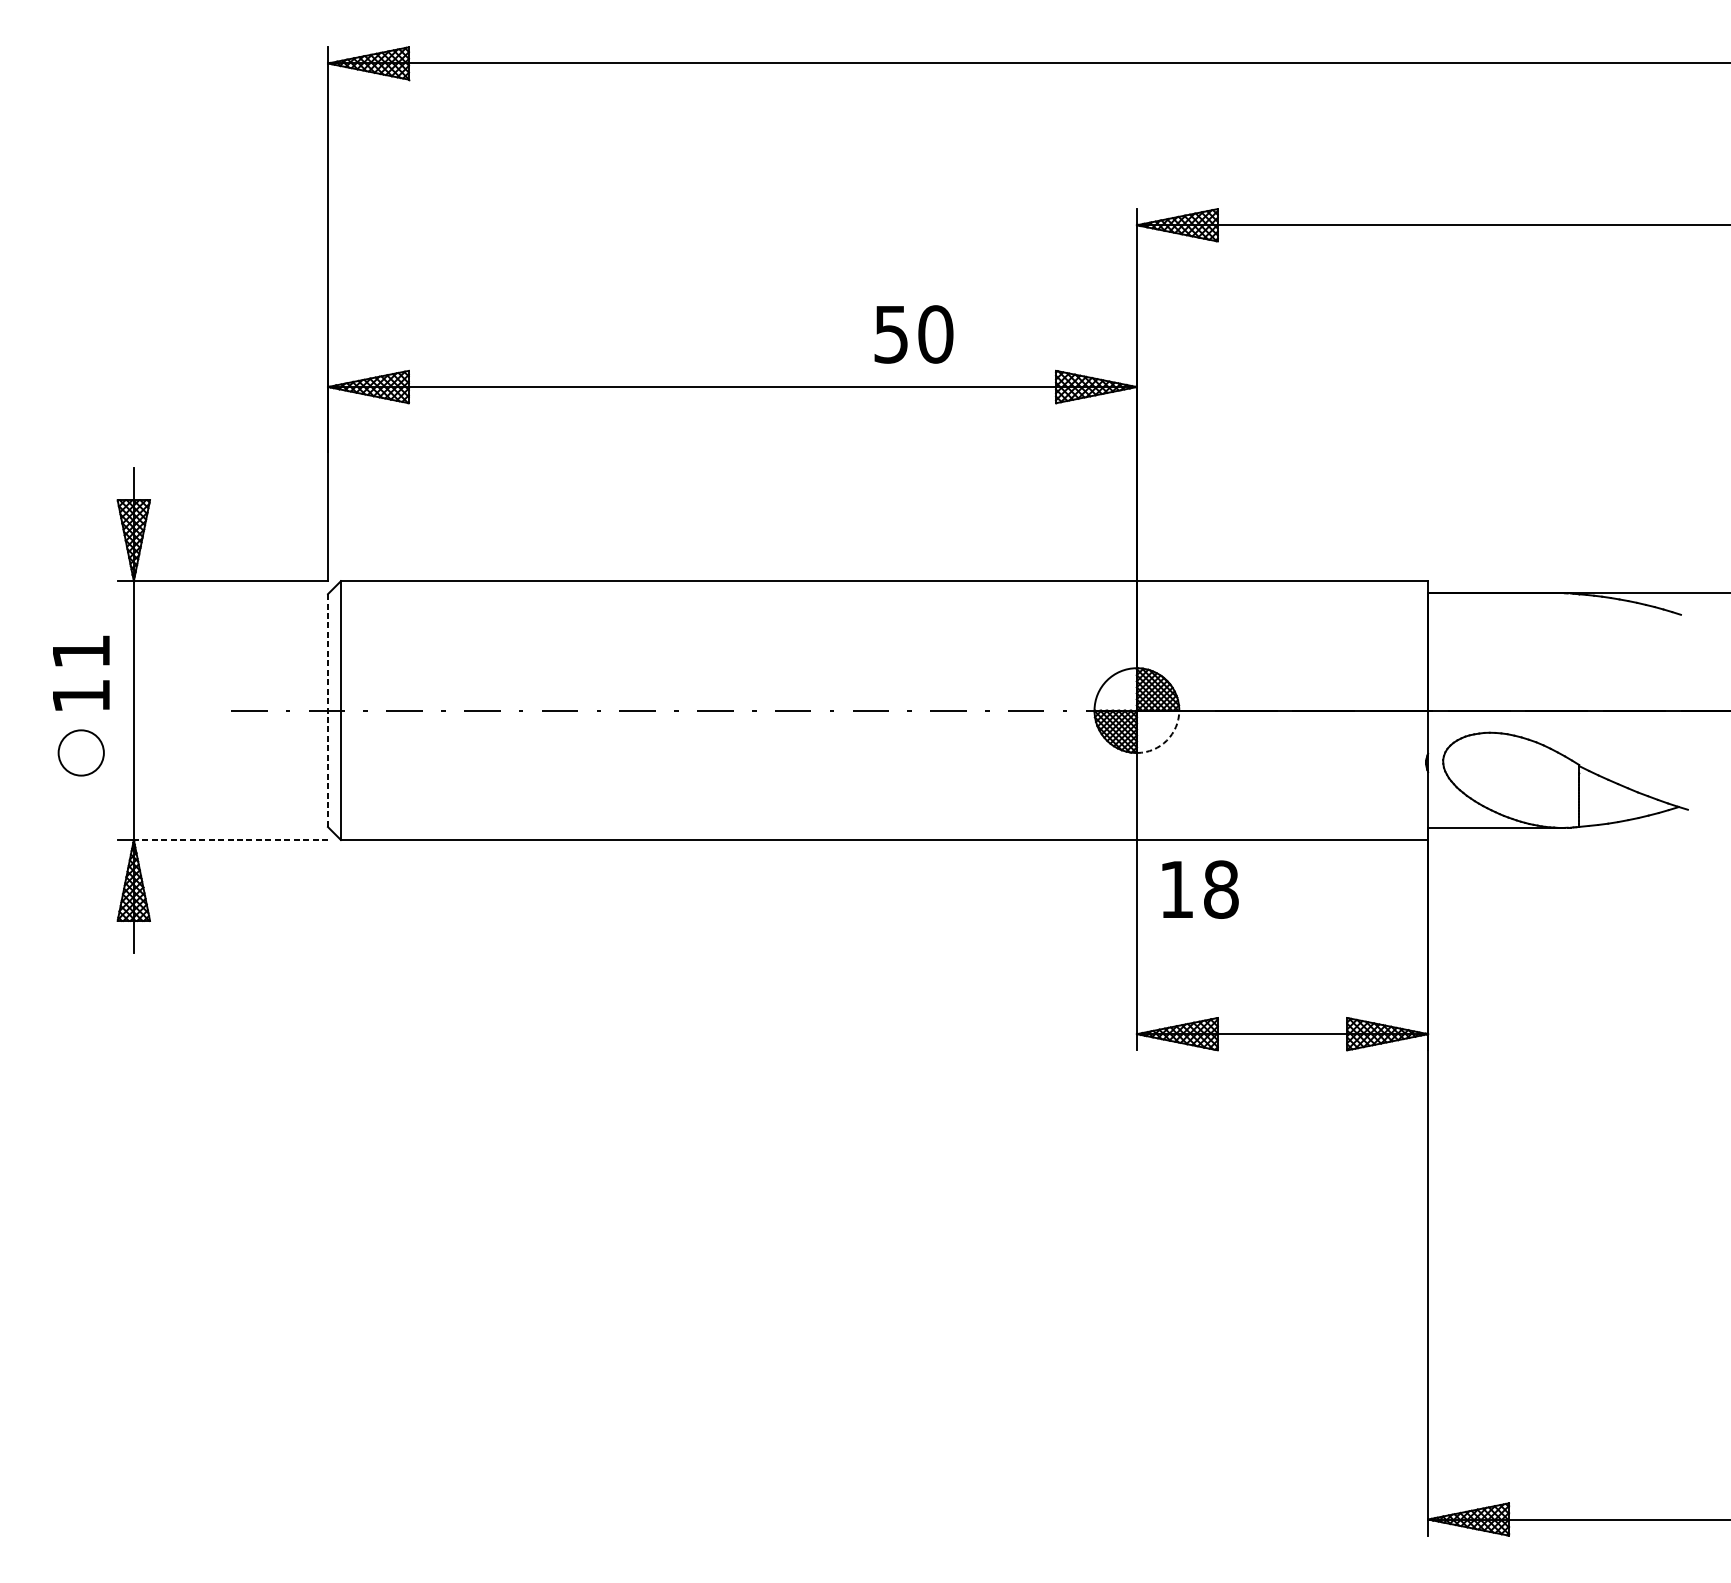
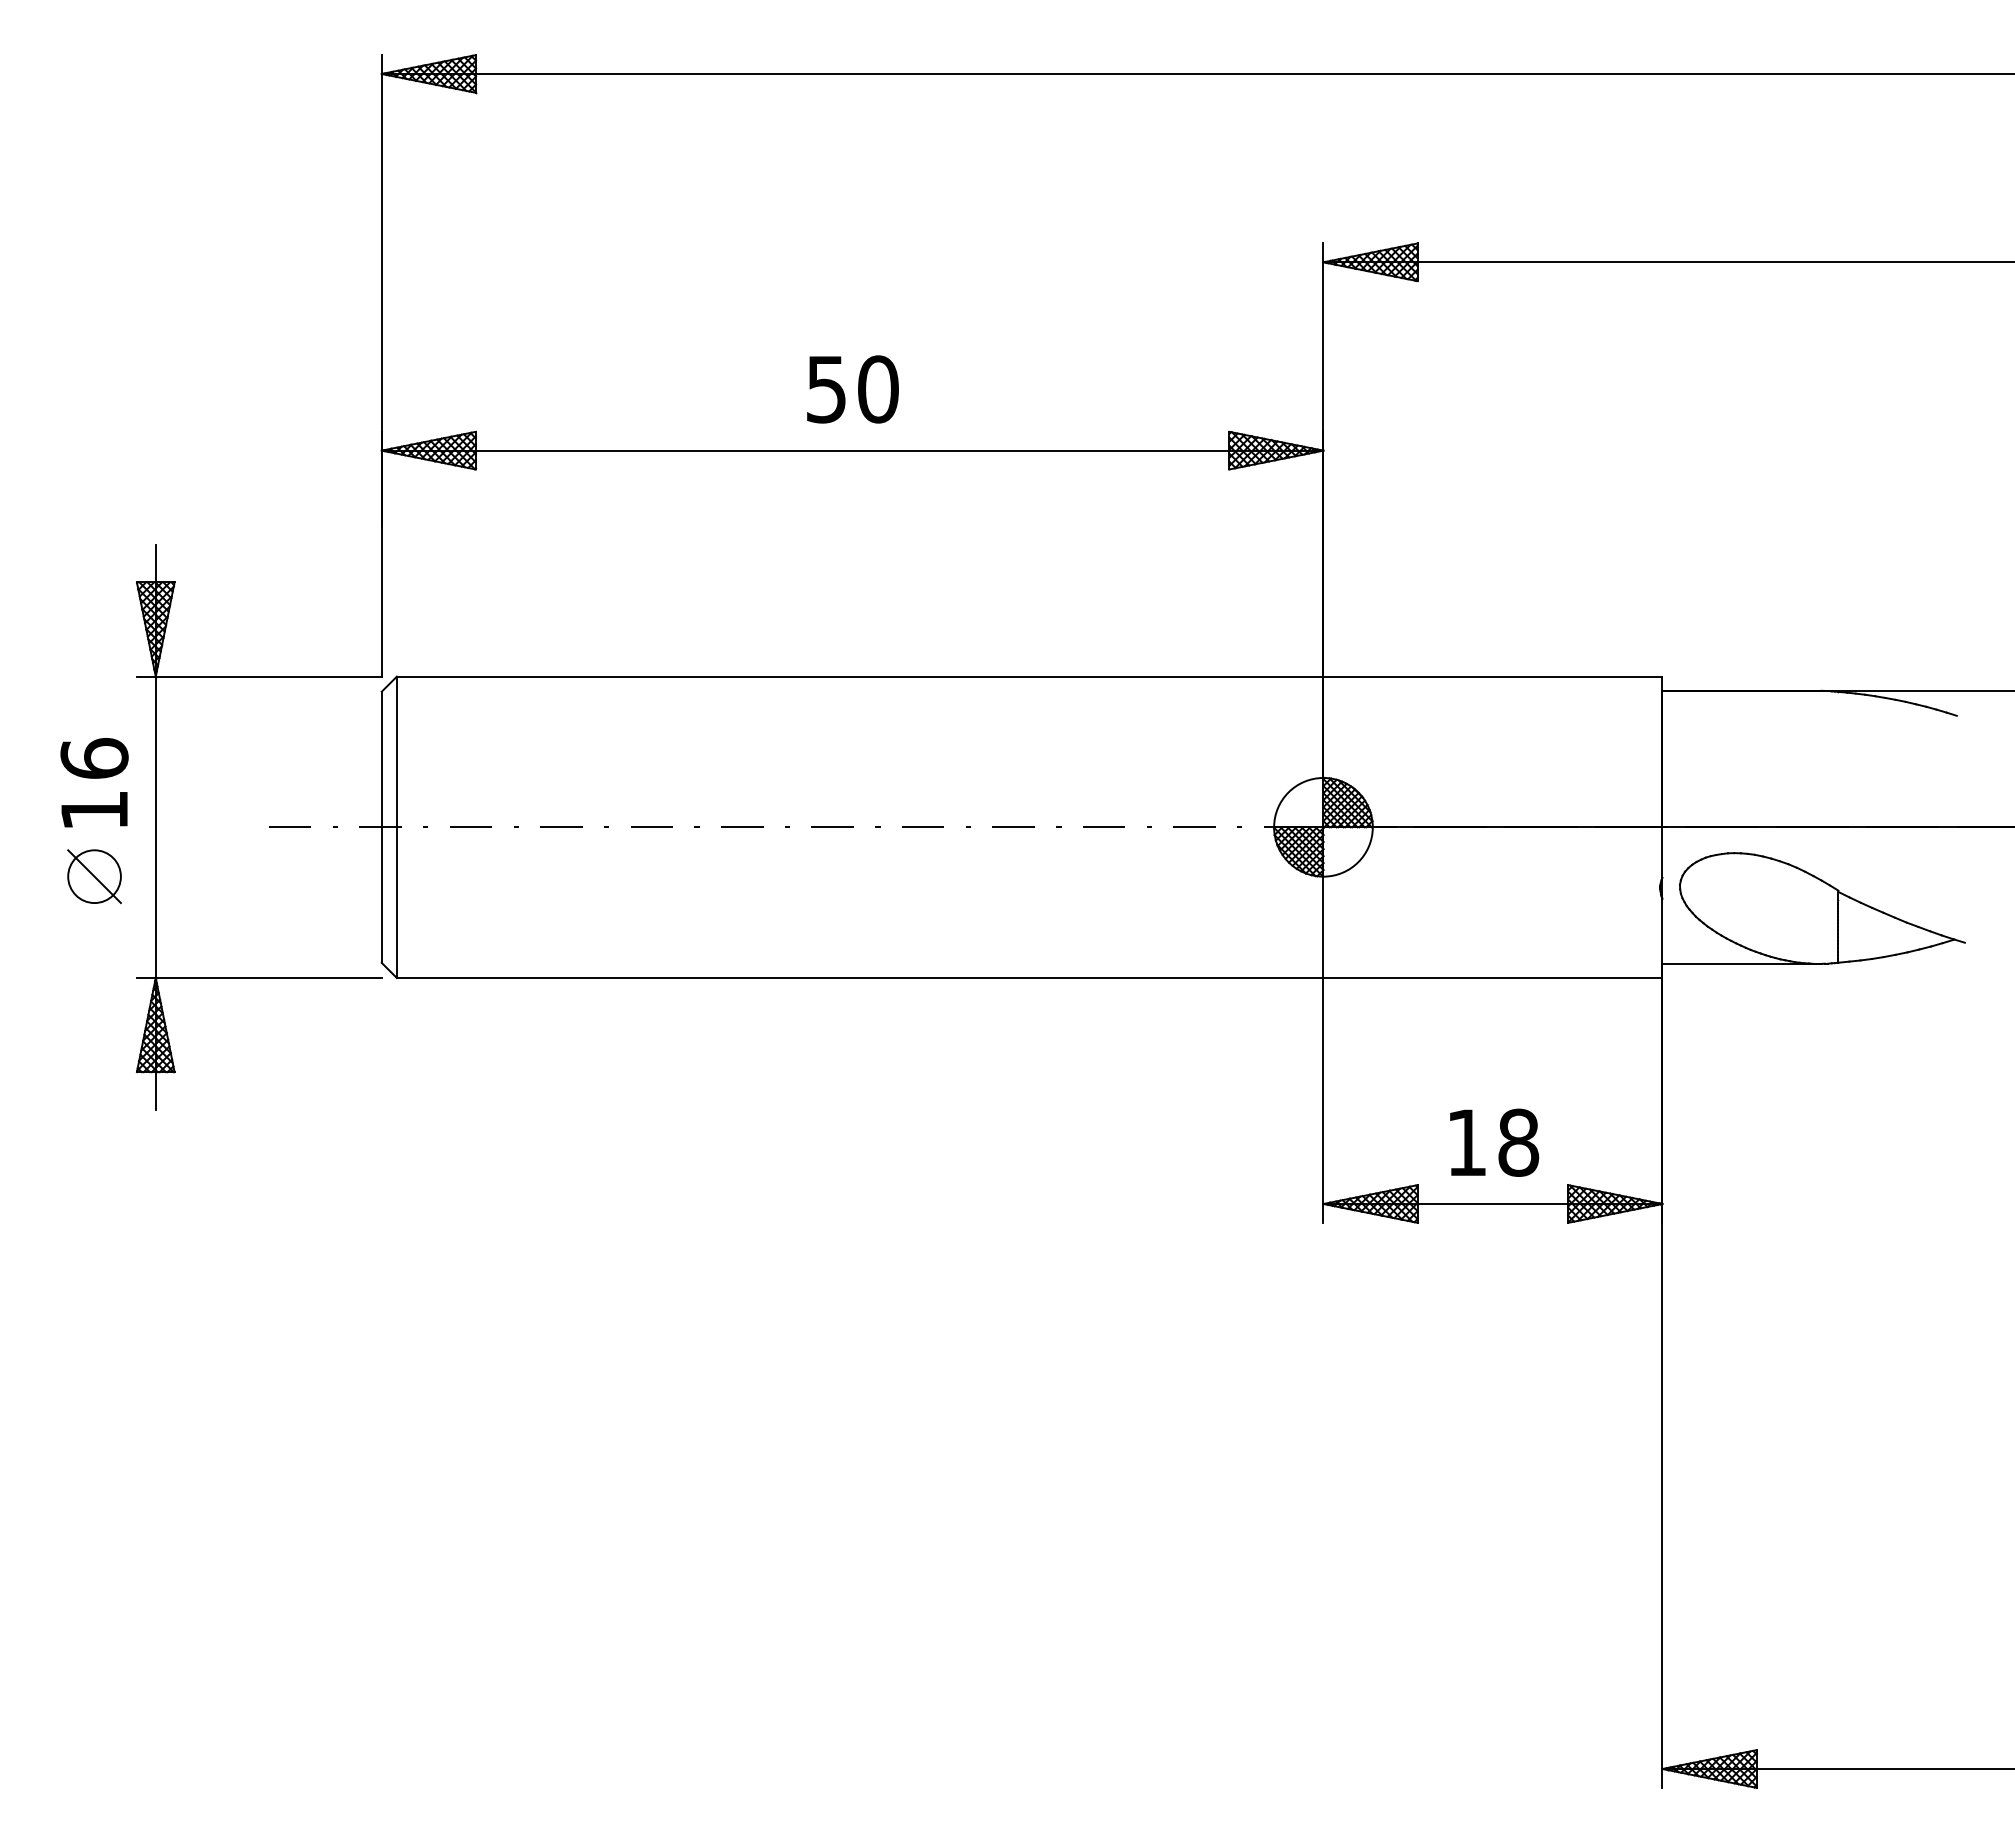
text: (913, 334) -> (852, 389), moved
text: (81, 651) -> (94, 758), 11 -> 16
line: (327, 710) -> (381, 827), dashed -> solid
arc: (1167, 740) -> (1358, 862), dashed -> solid
line: (81, 752) -> (94, 876), added
line: (230, 840) -> (268, 978), dashed -> solid
text: (1200, 889) -> (1494, 1142), moved

